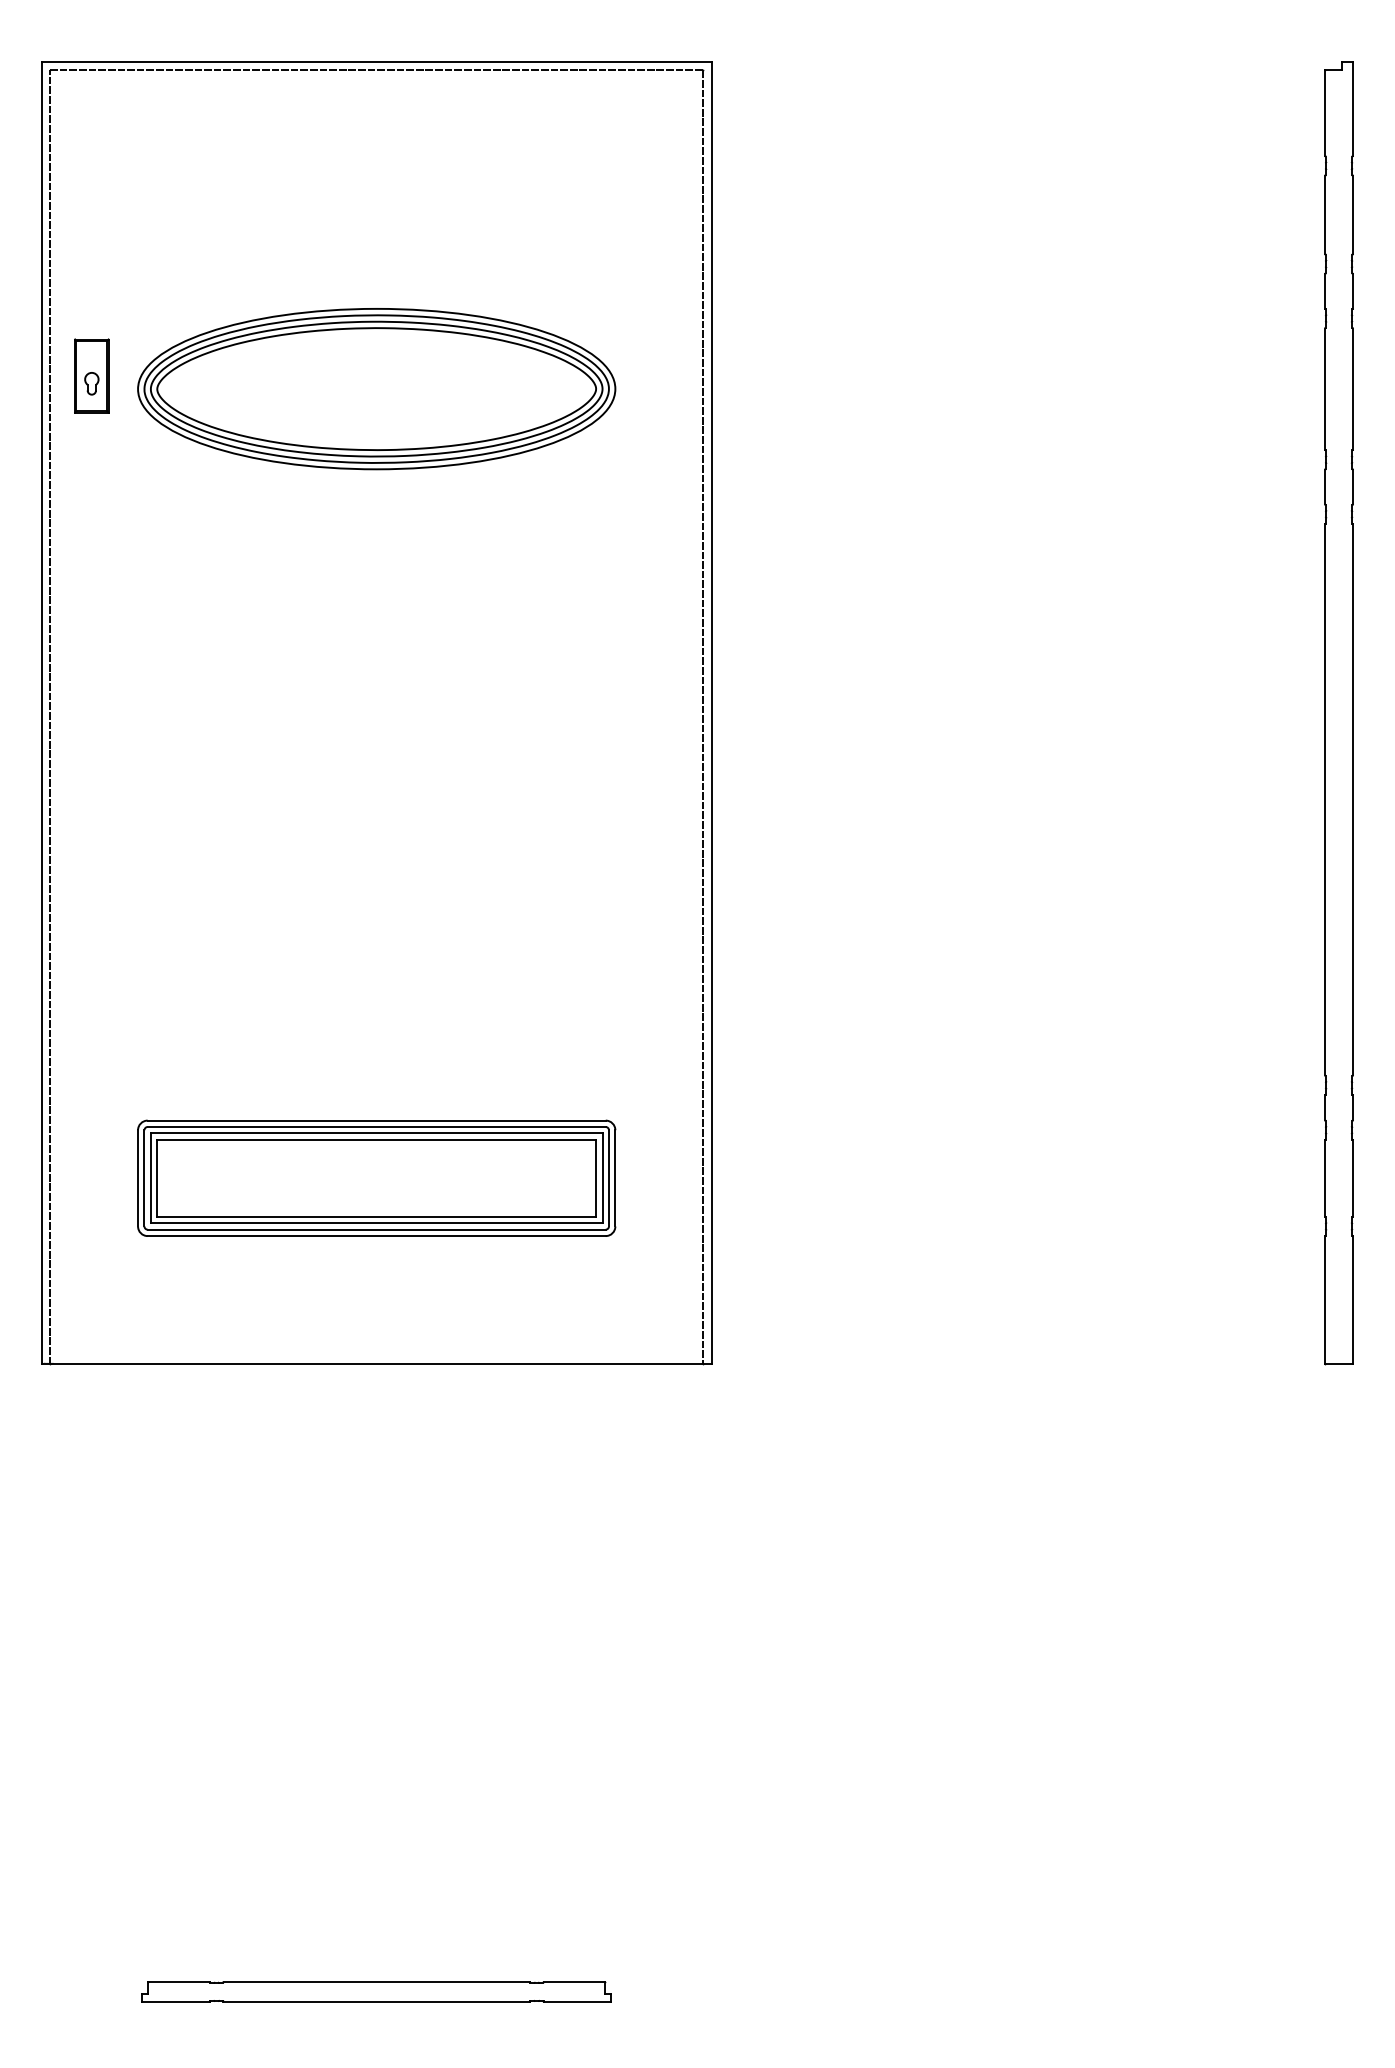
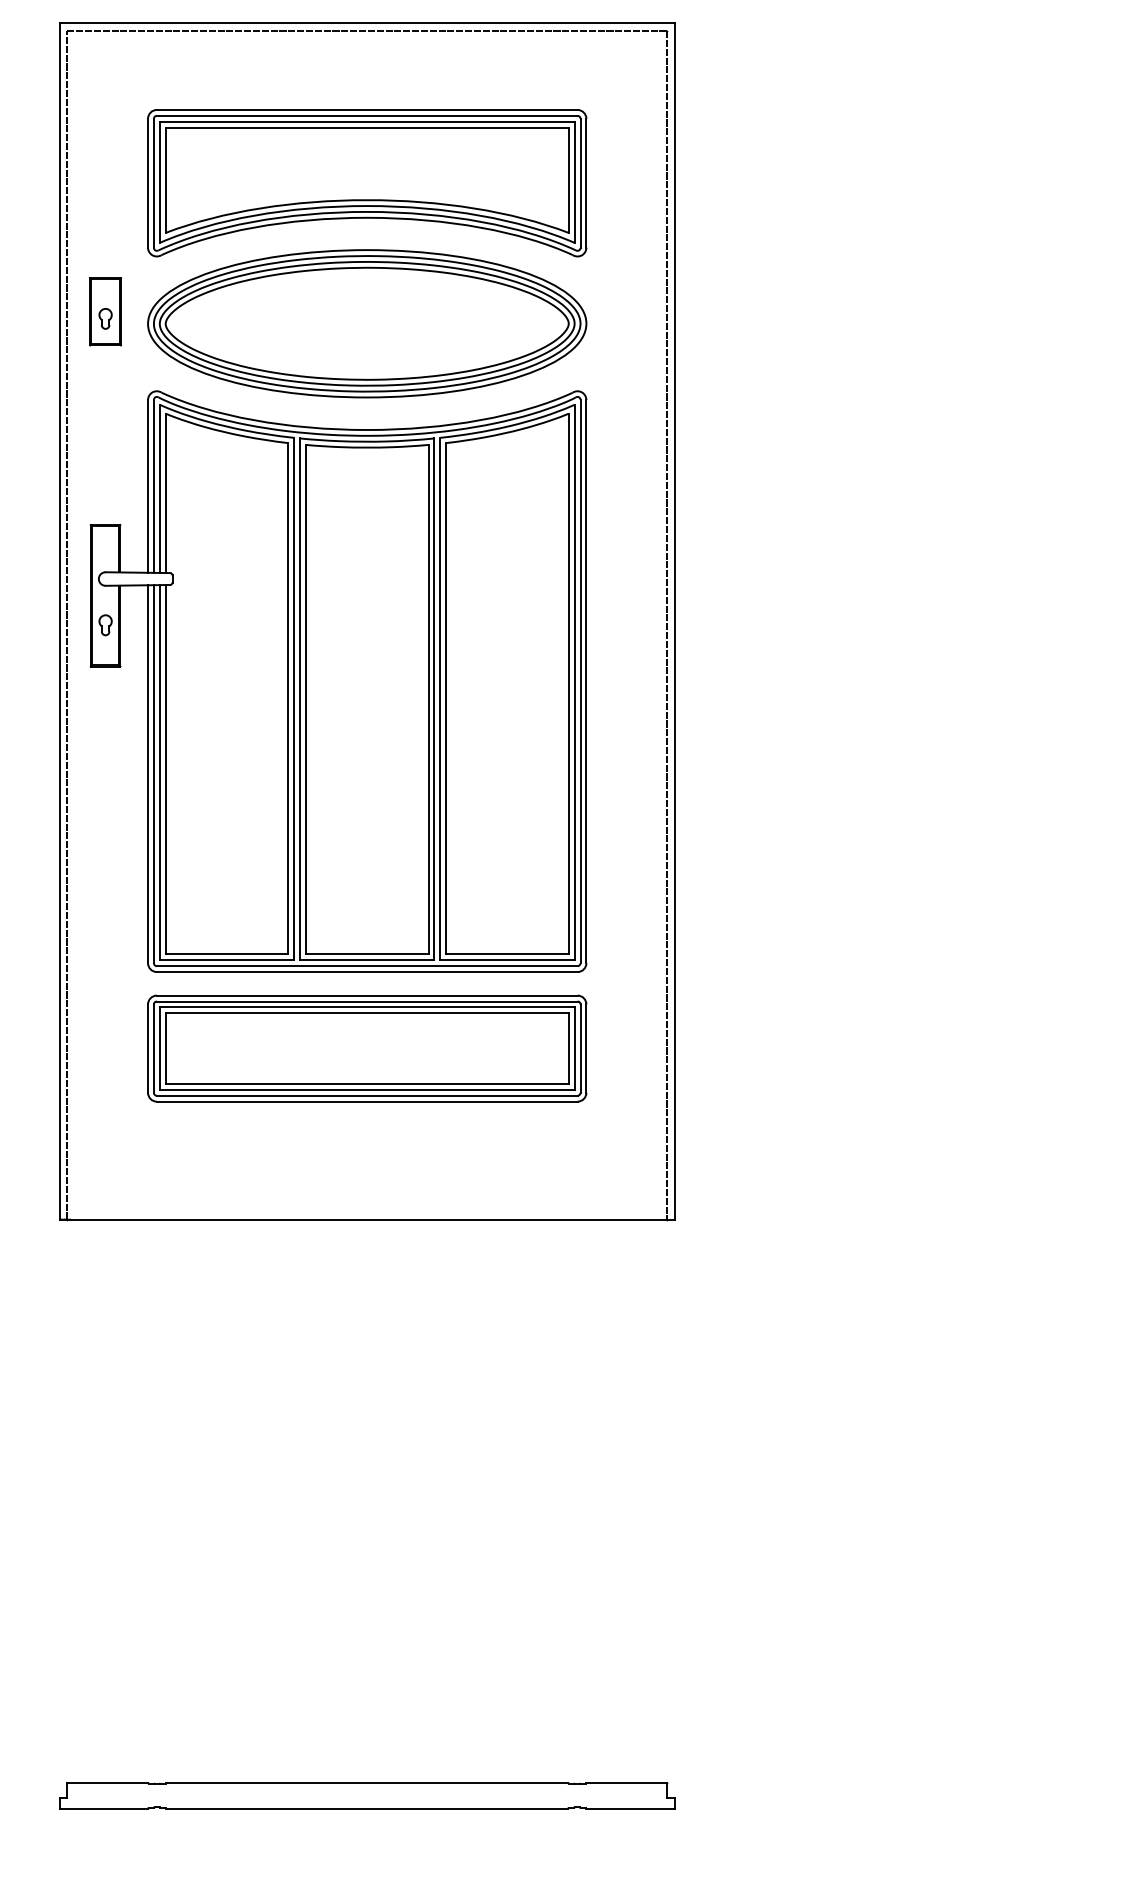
part: (376, 235) -> (367, 182), added
part: (345, 778) -> (338, 681), added
part: (376, 1991) -> (367, 1795), size x1.43

